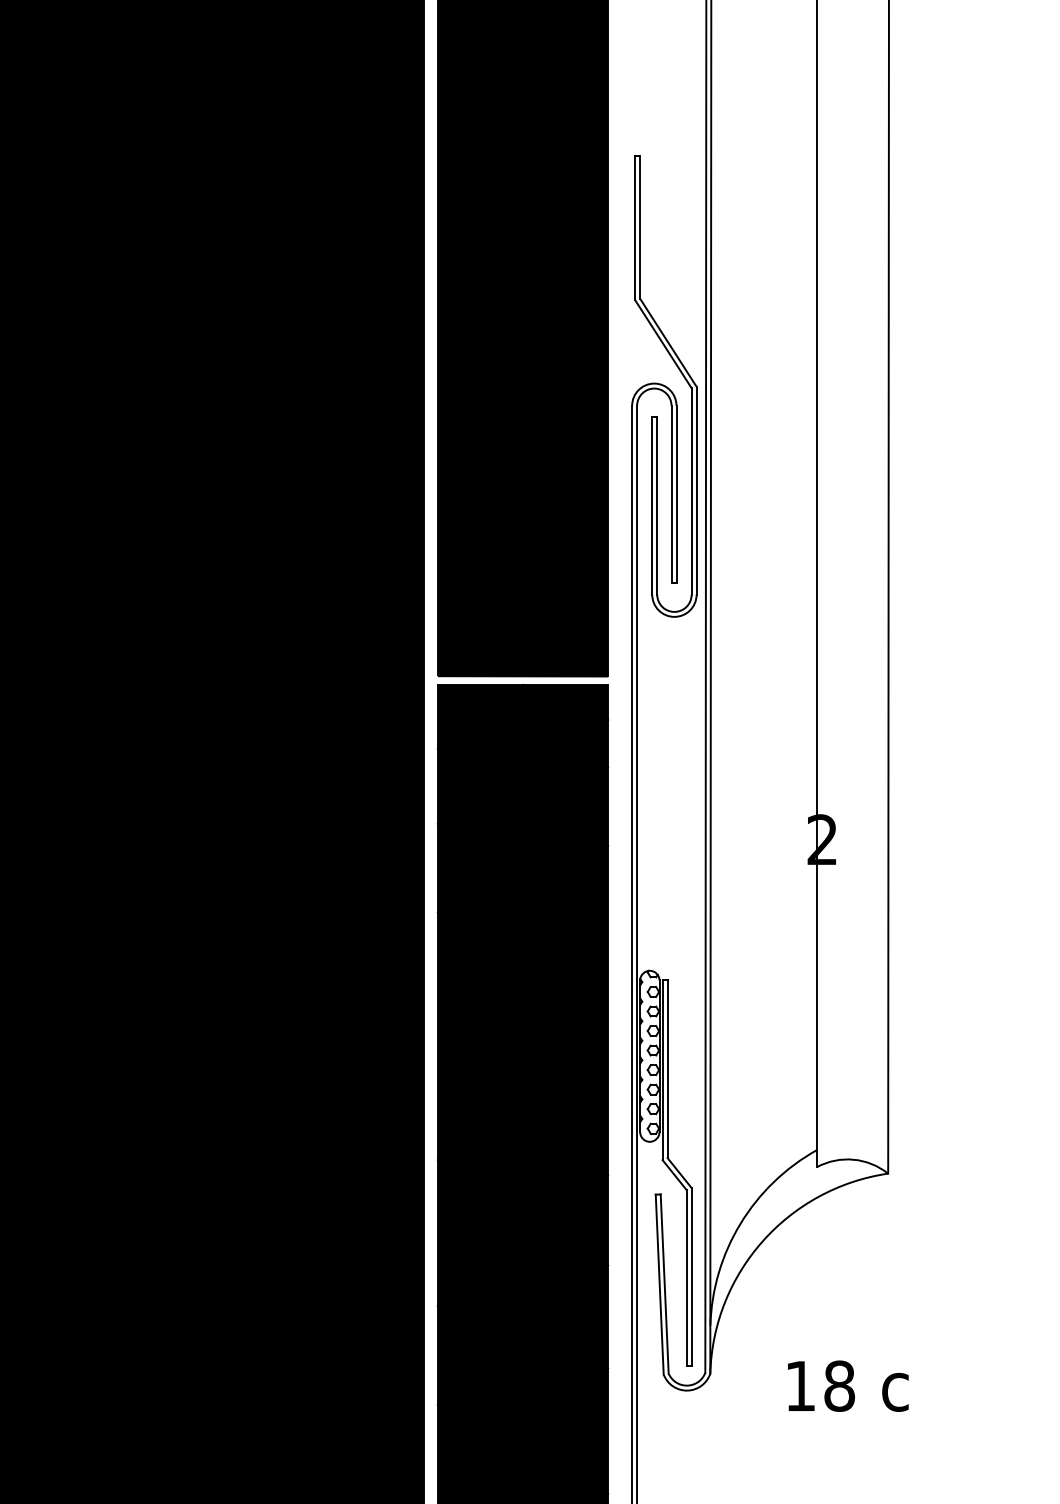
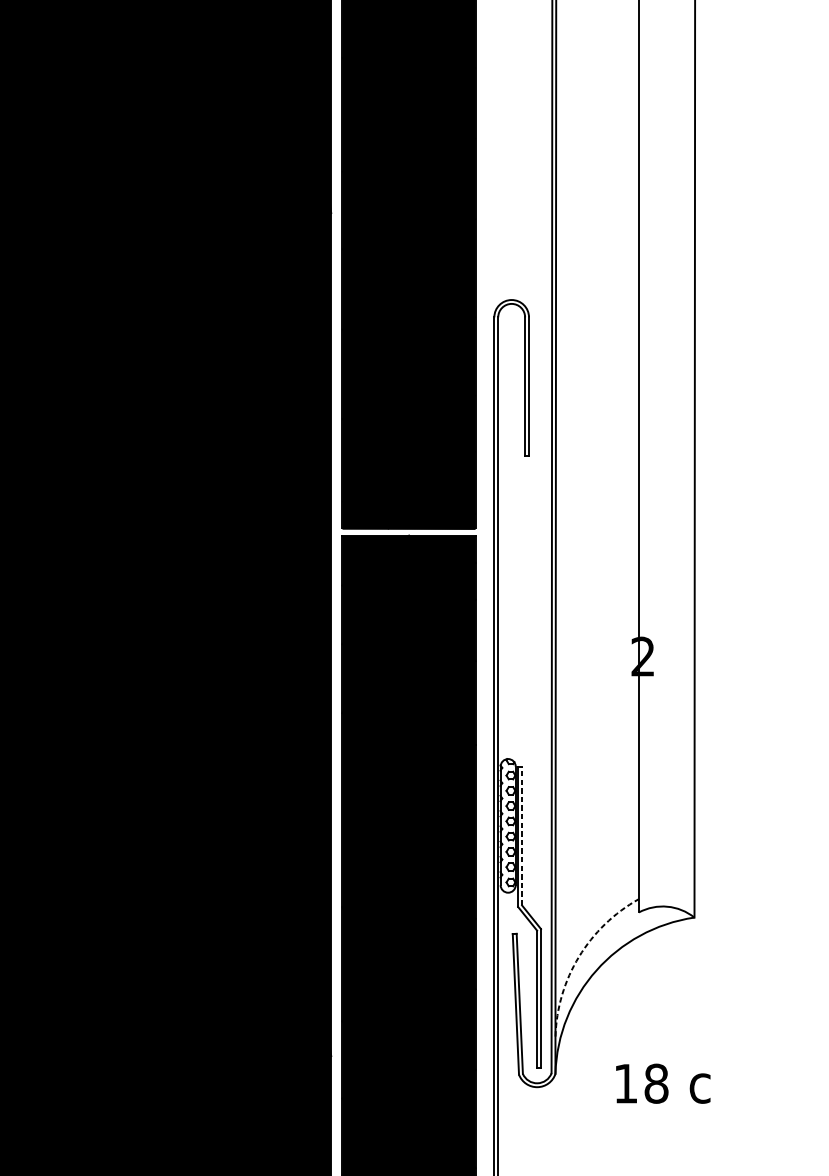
part: (681, 374) -> (532, 292), removed
line: (667, 1069) -> (521, 836), solid -> dashed
arc: (740, 1223) -> (579, 956), solid -> dashed

